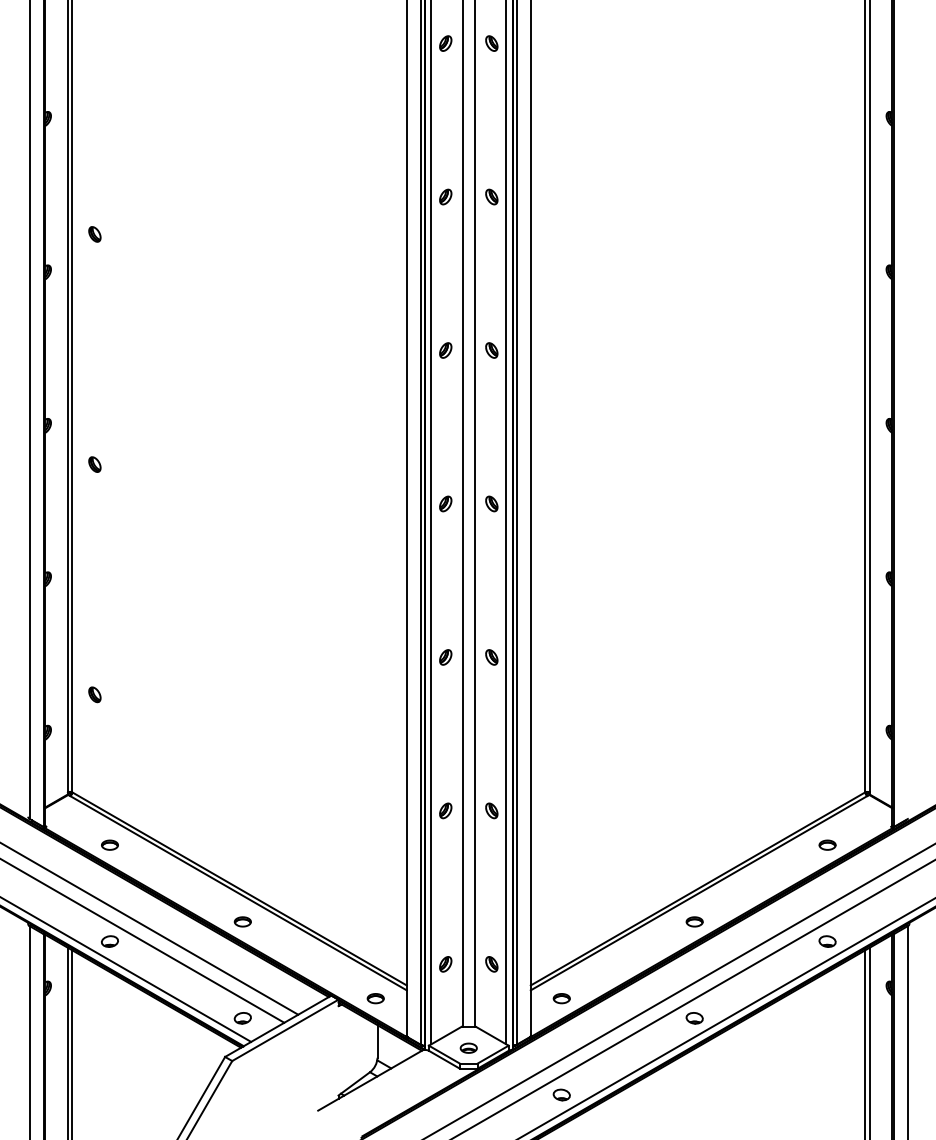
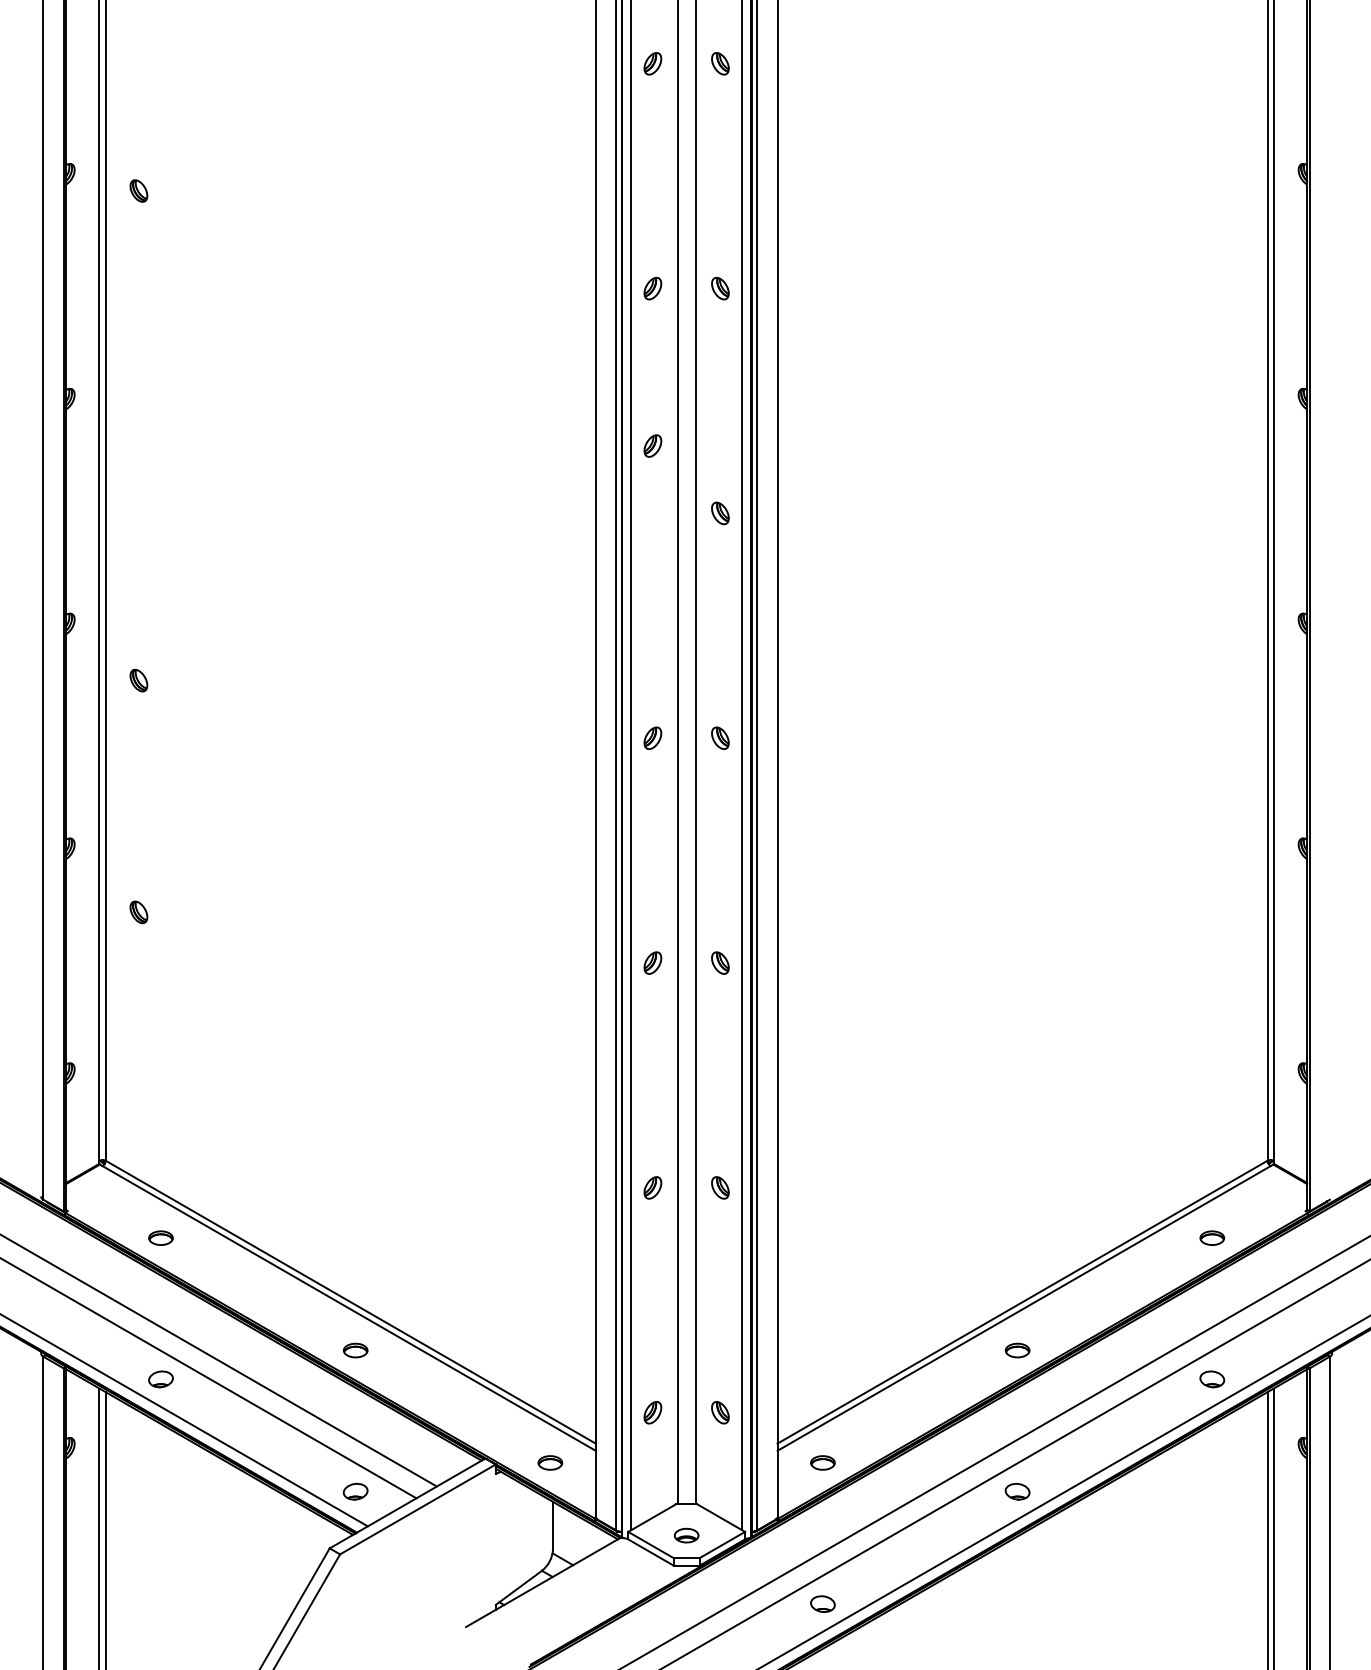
part: (94, 234) -> (138, 191), moved
part: (445, 350) -> (652, 446), moved
part: (94, 694) -> (138, 911), moved

